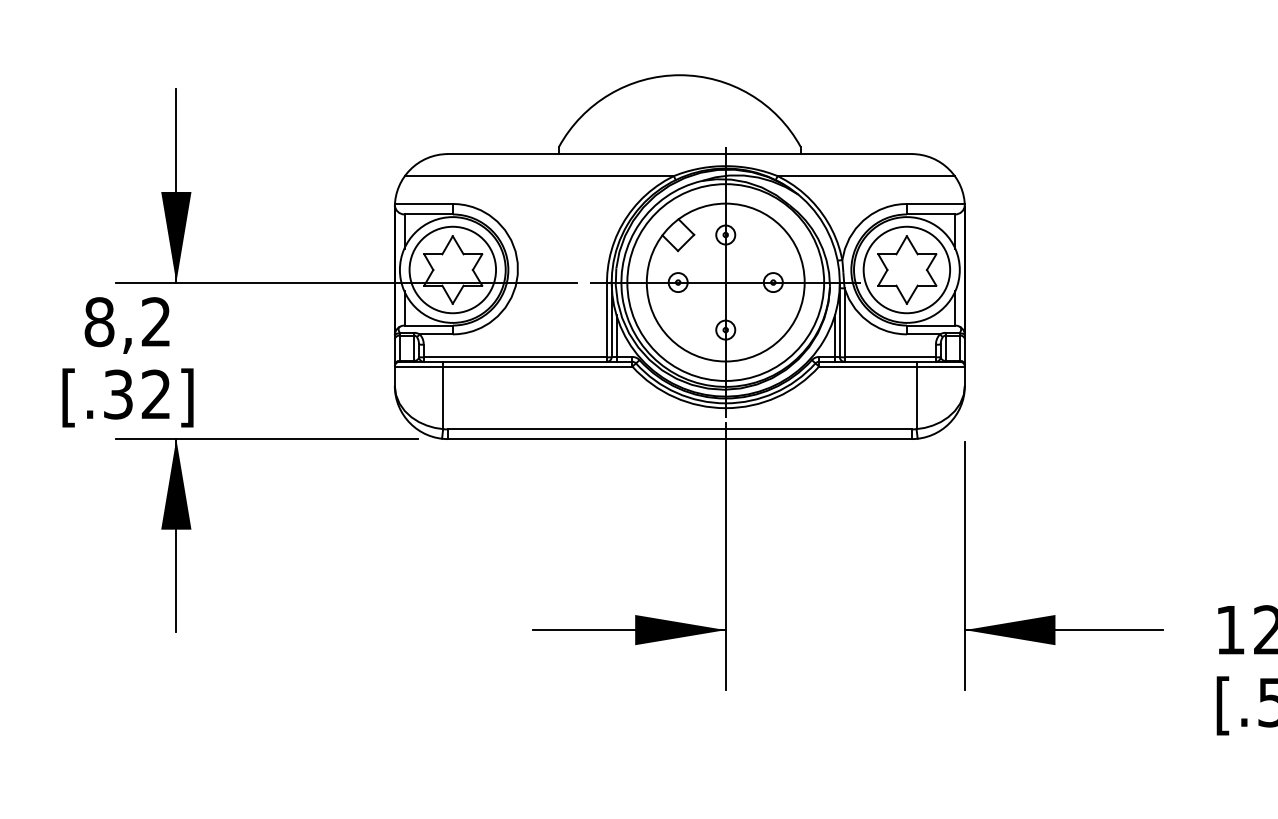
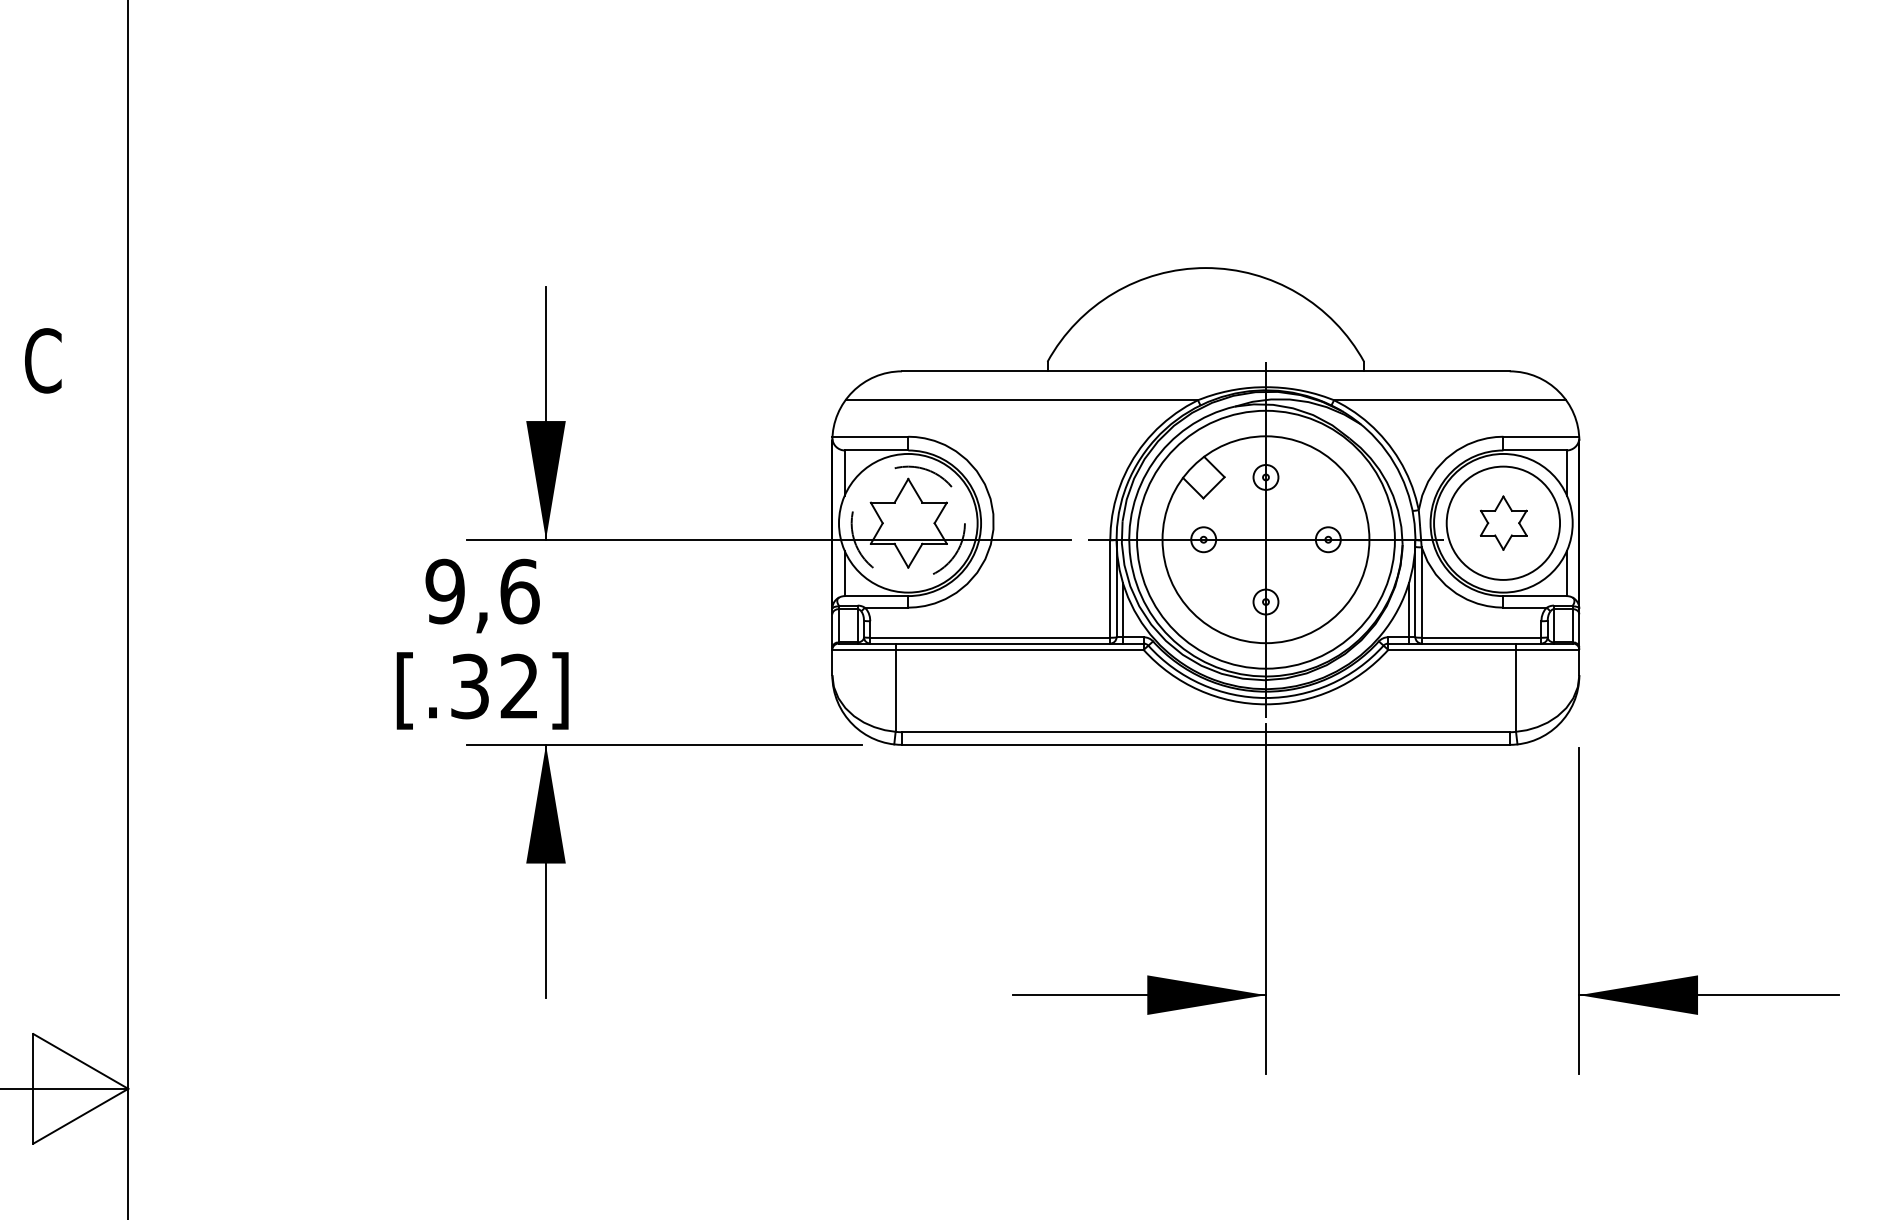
circle: (452, 269) -> (907, 522), solid -> dashed
part: (907, 269) -> (1503, 522), size x0.6
text: (127, 322) -> (482, 591), 8,2 -> 9,6

